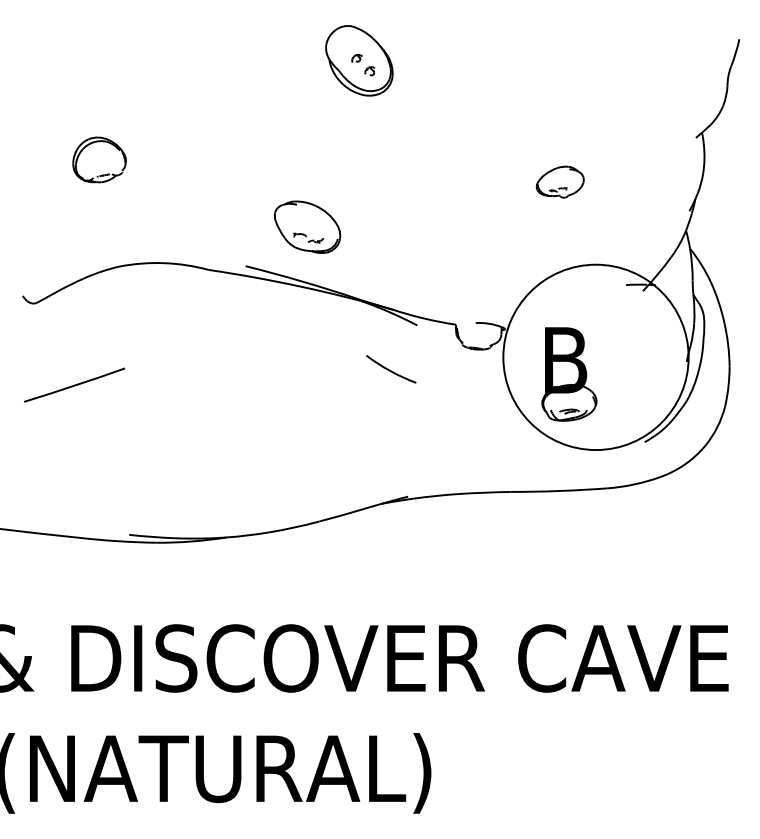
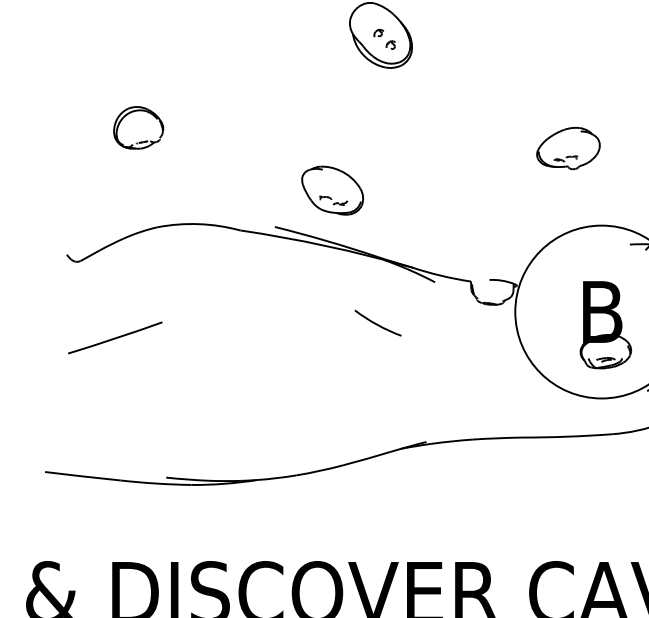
part: (559, 182) -> (567, 148), size x1.43
arc: (391, 370) -> (378, 324), moved
part: (569, 374) -> (605, 325), moved

